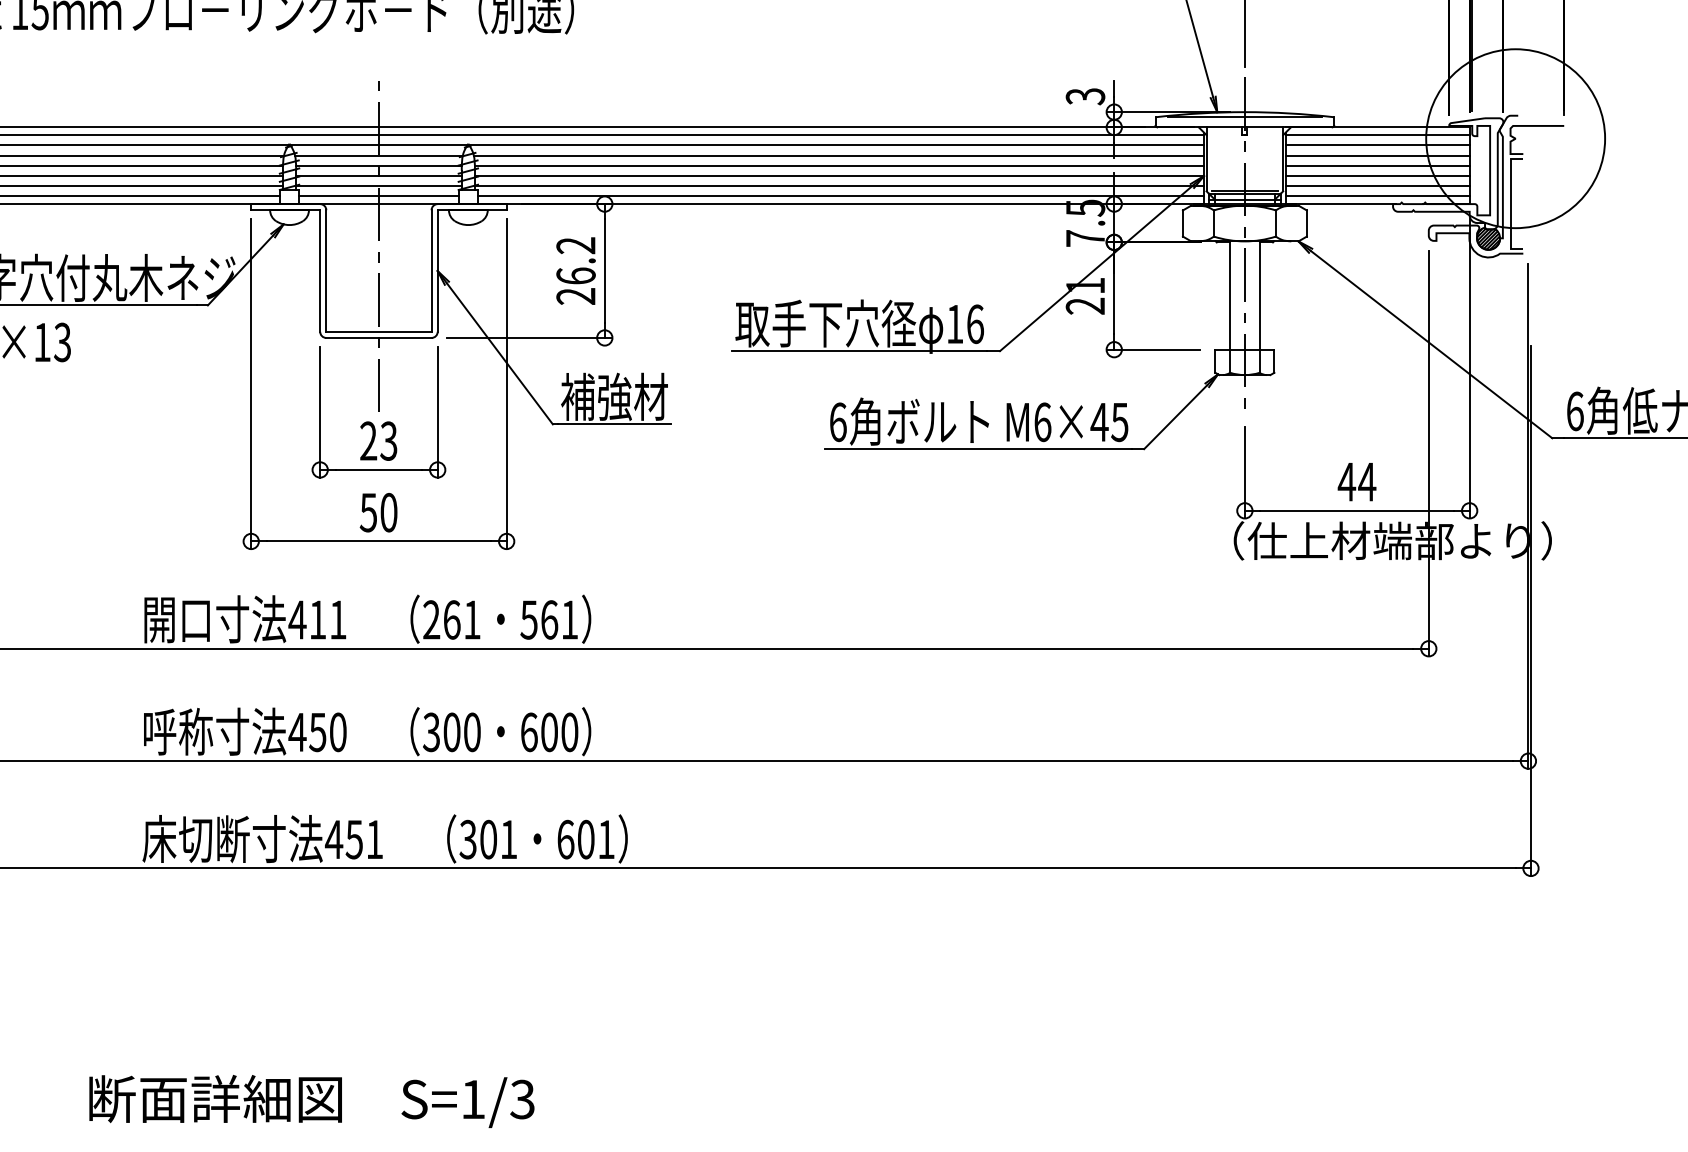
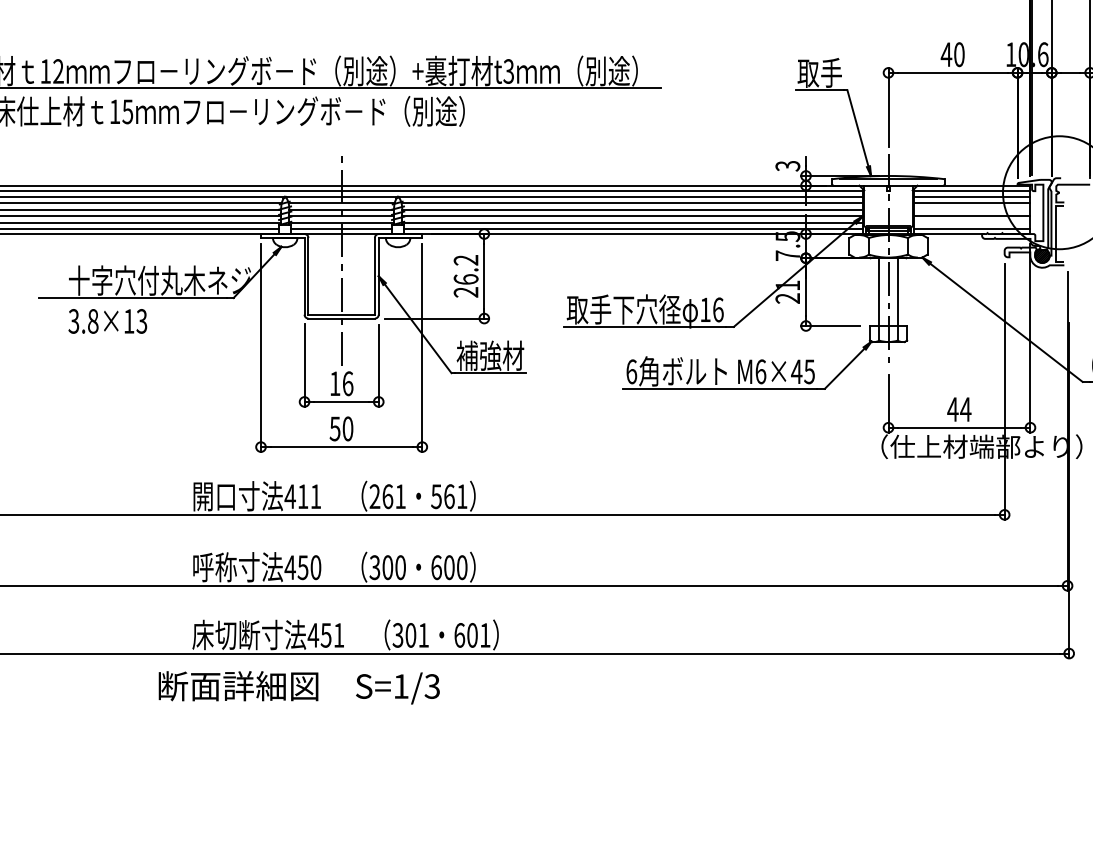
line: (1377, 165) -> (972, 209), removed
line: (1377, 185) -> (972, 222), removed
text: (378, 440) -> (341, 383), 23 -> 16
text: (310, 1101) -> (298, 687), moved

